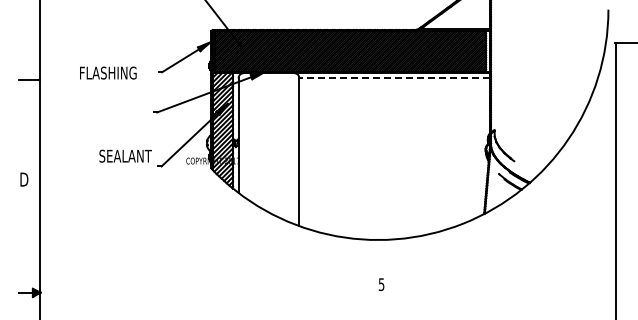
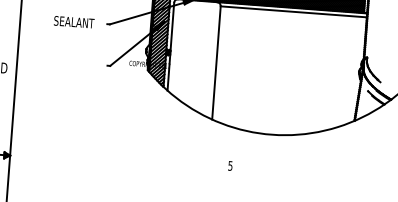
line: (394, 78) -> (293, 12), dashed -> solid
text: (125, 155) -> (74, 21), moved
text: (381, 284) -> (230, 165), moved

